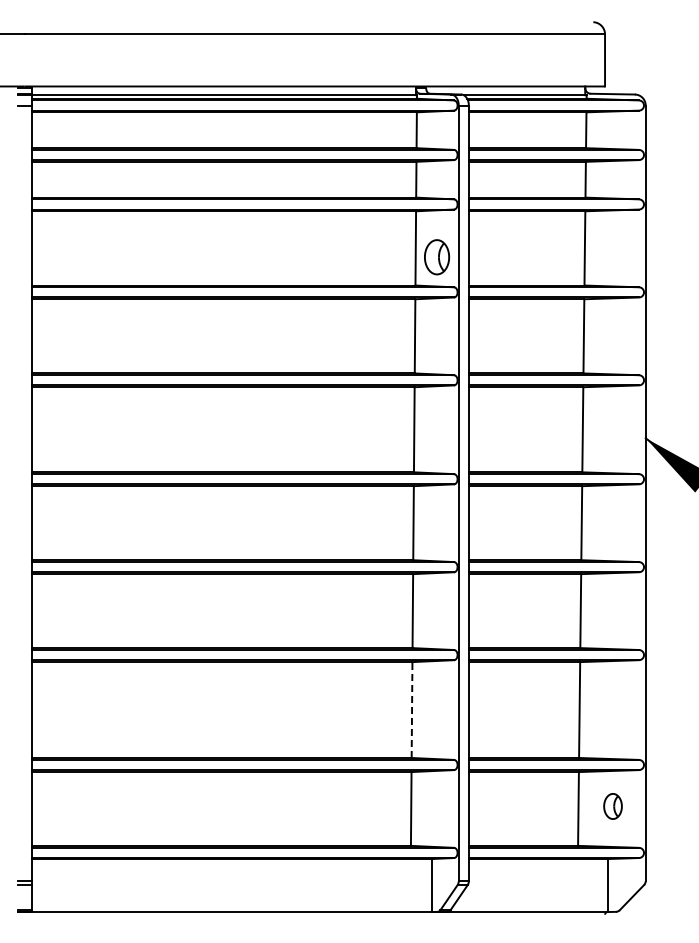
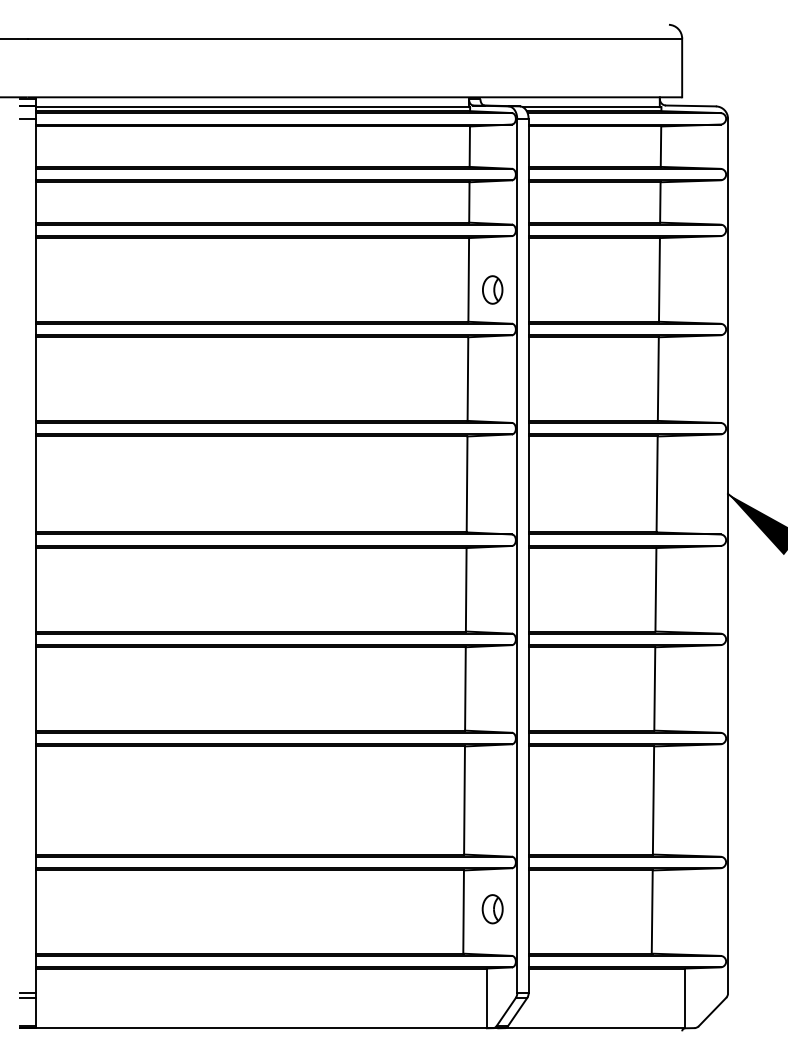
part: (436, 257) -> (492, 290), size x0.71
line: (412, 710) -> (465, 801), dashed -> solid
part: (612, 806) -> (492, 909), moved

